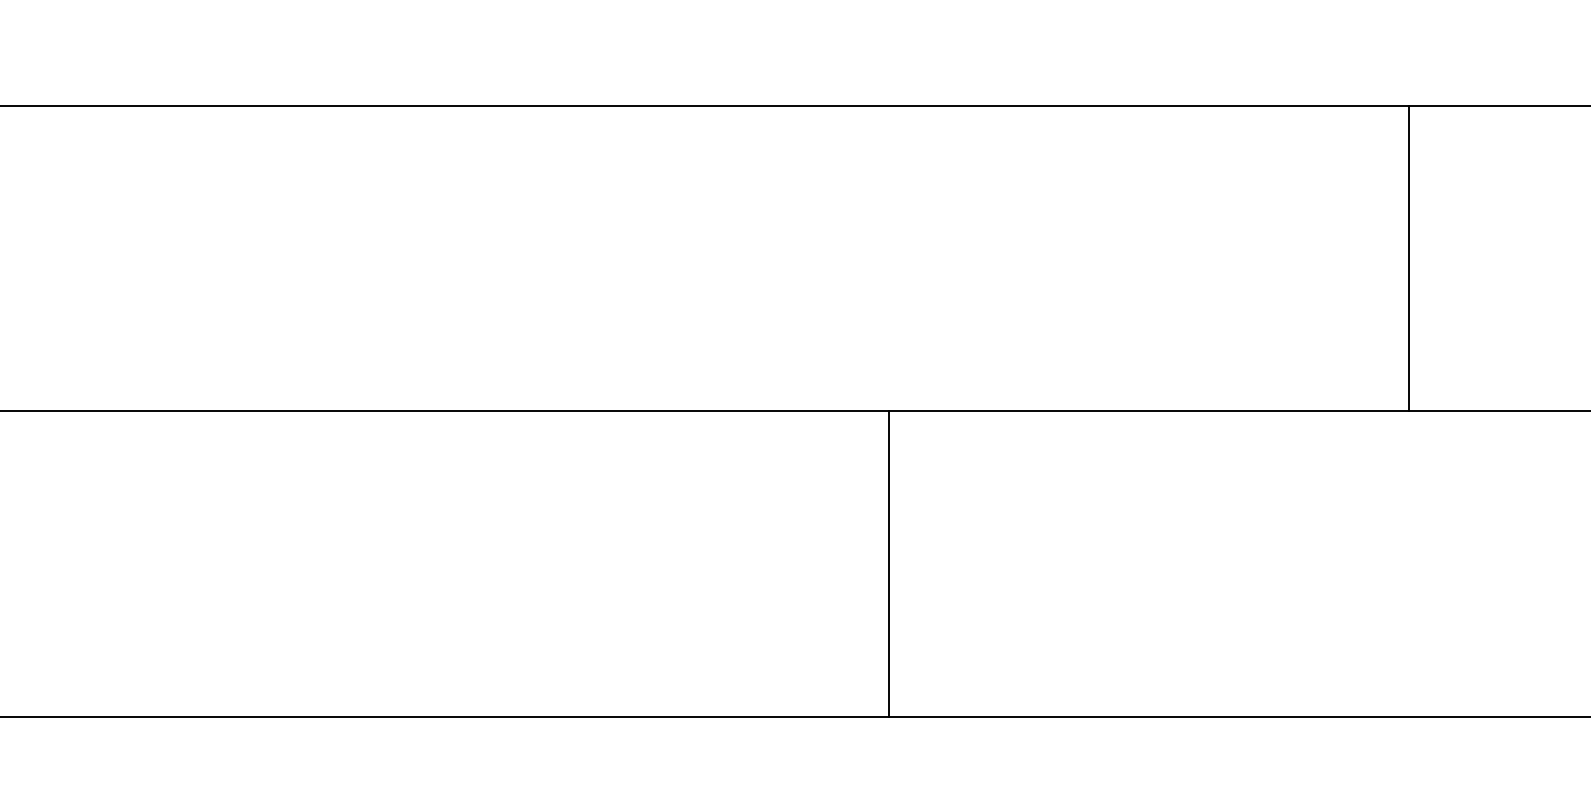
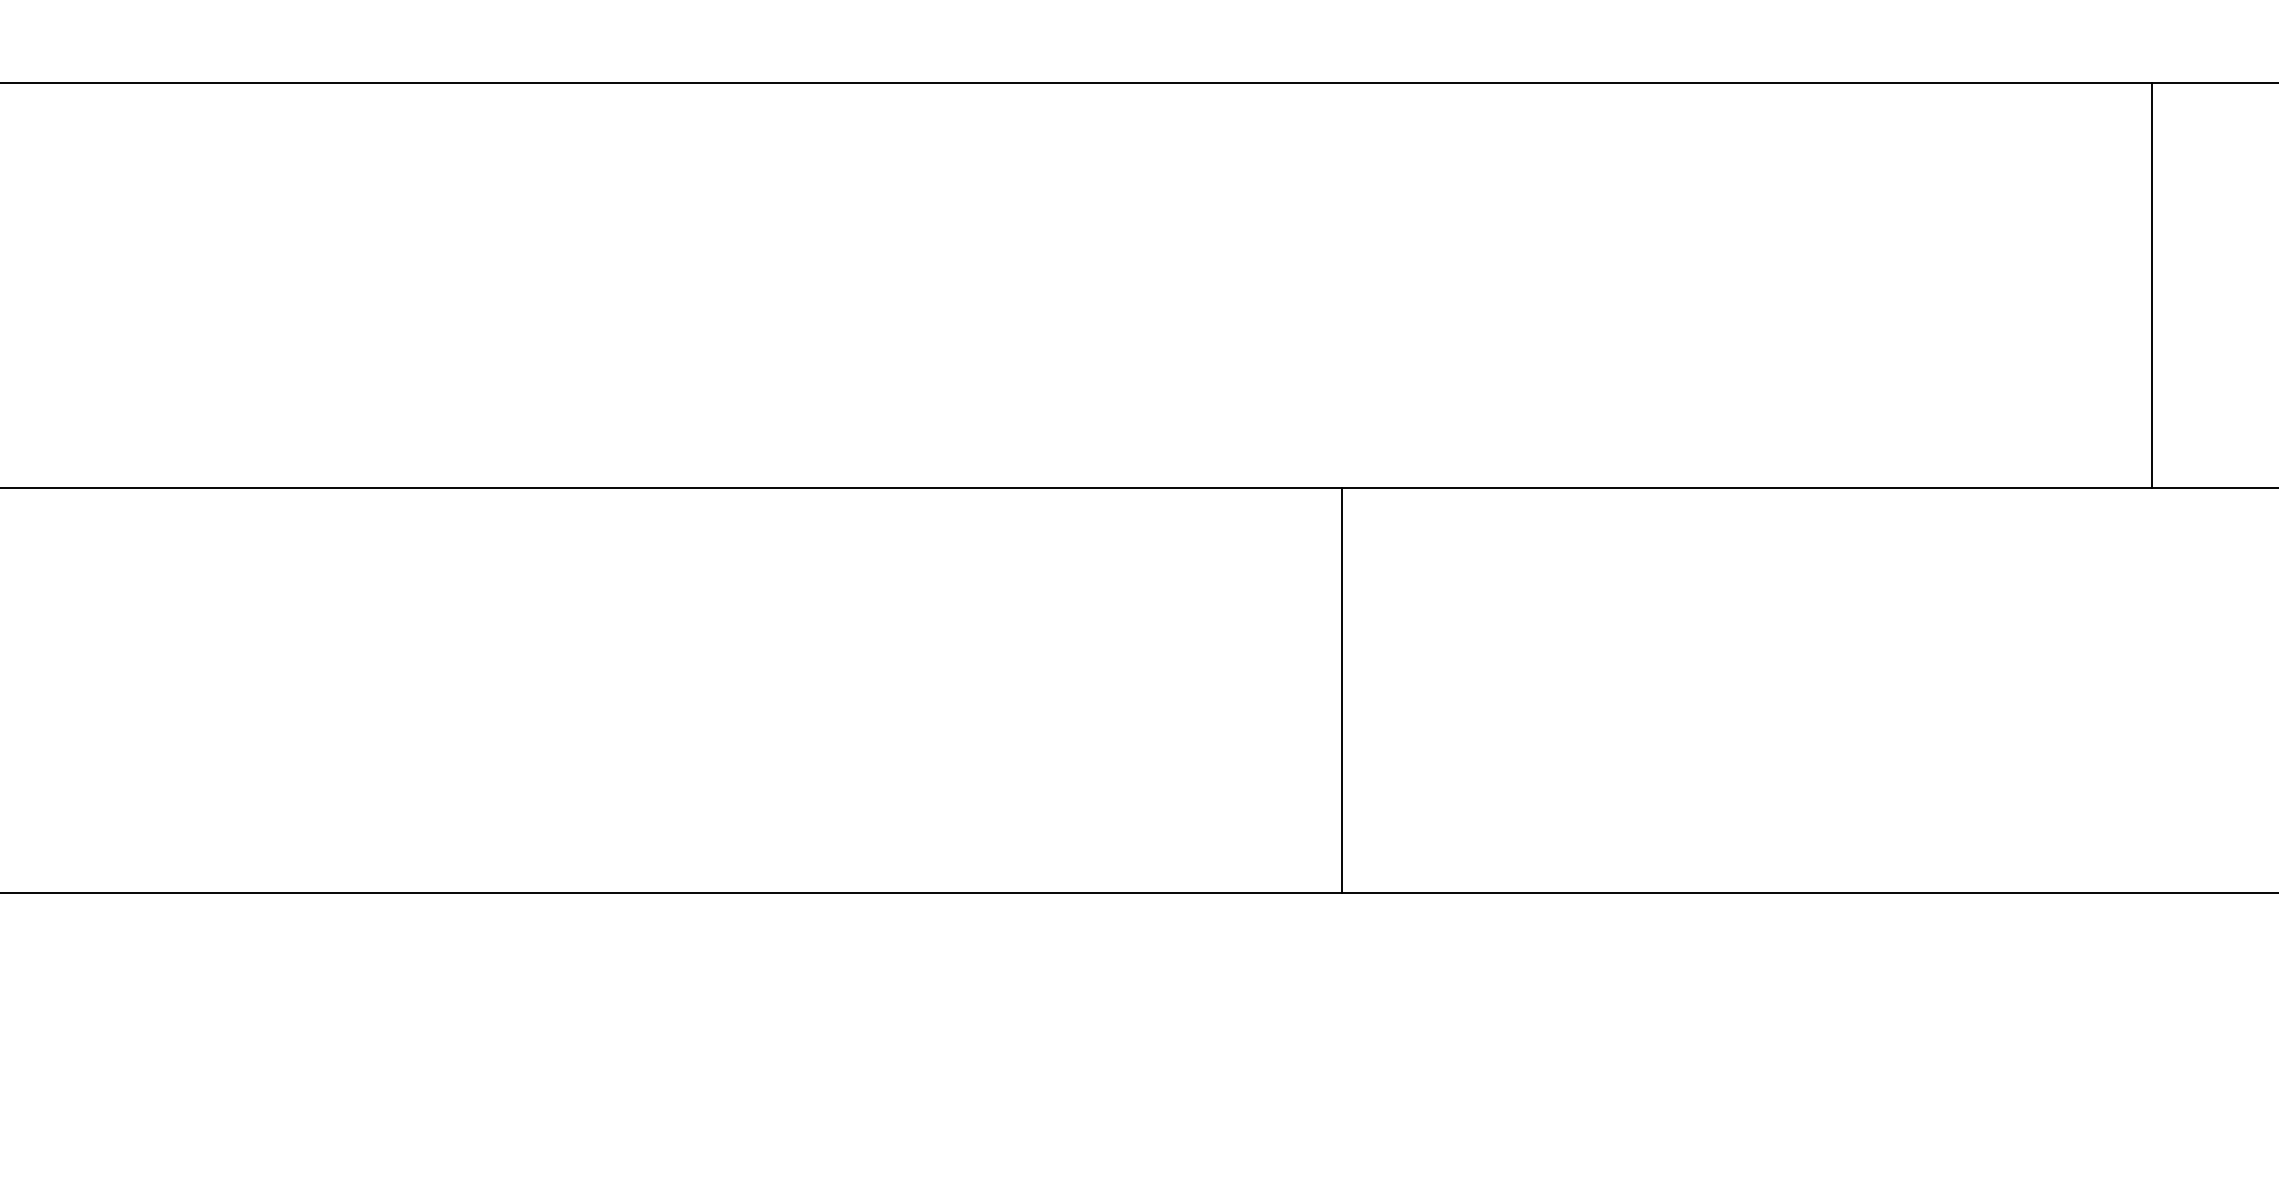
line: (1408, 258) -> (2151, 285), moved
line: (888, 563) -> (1341, 690), moved

